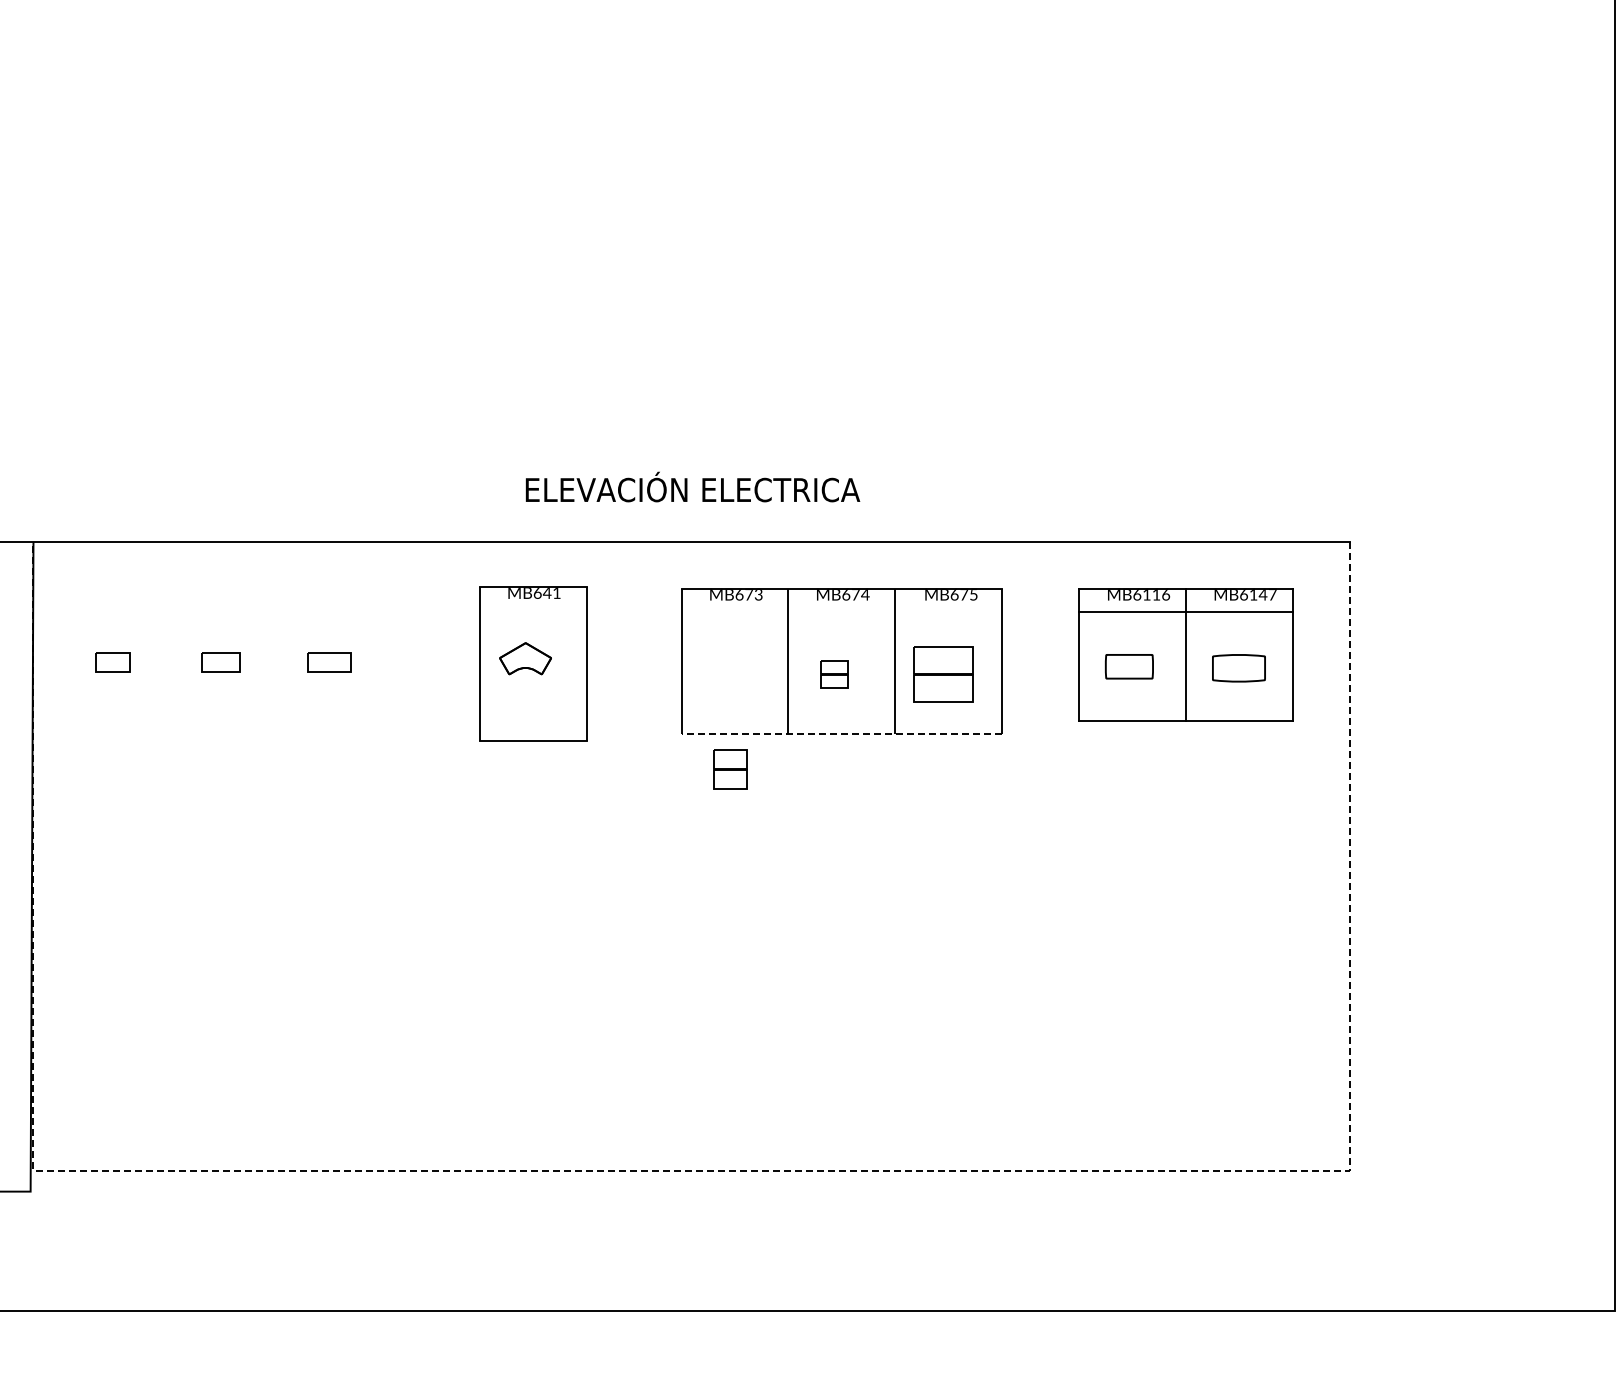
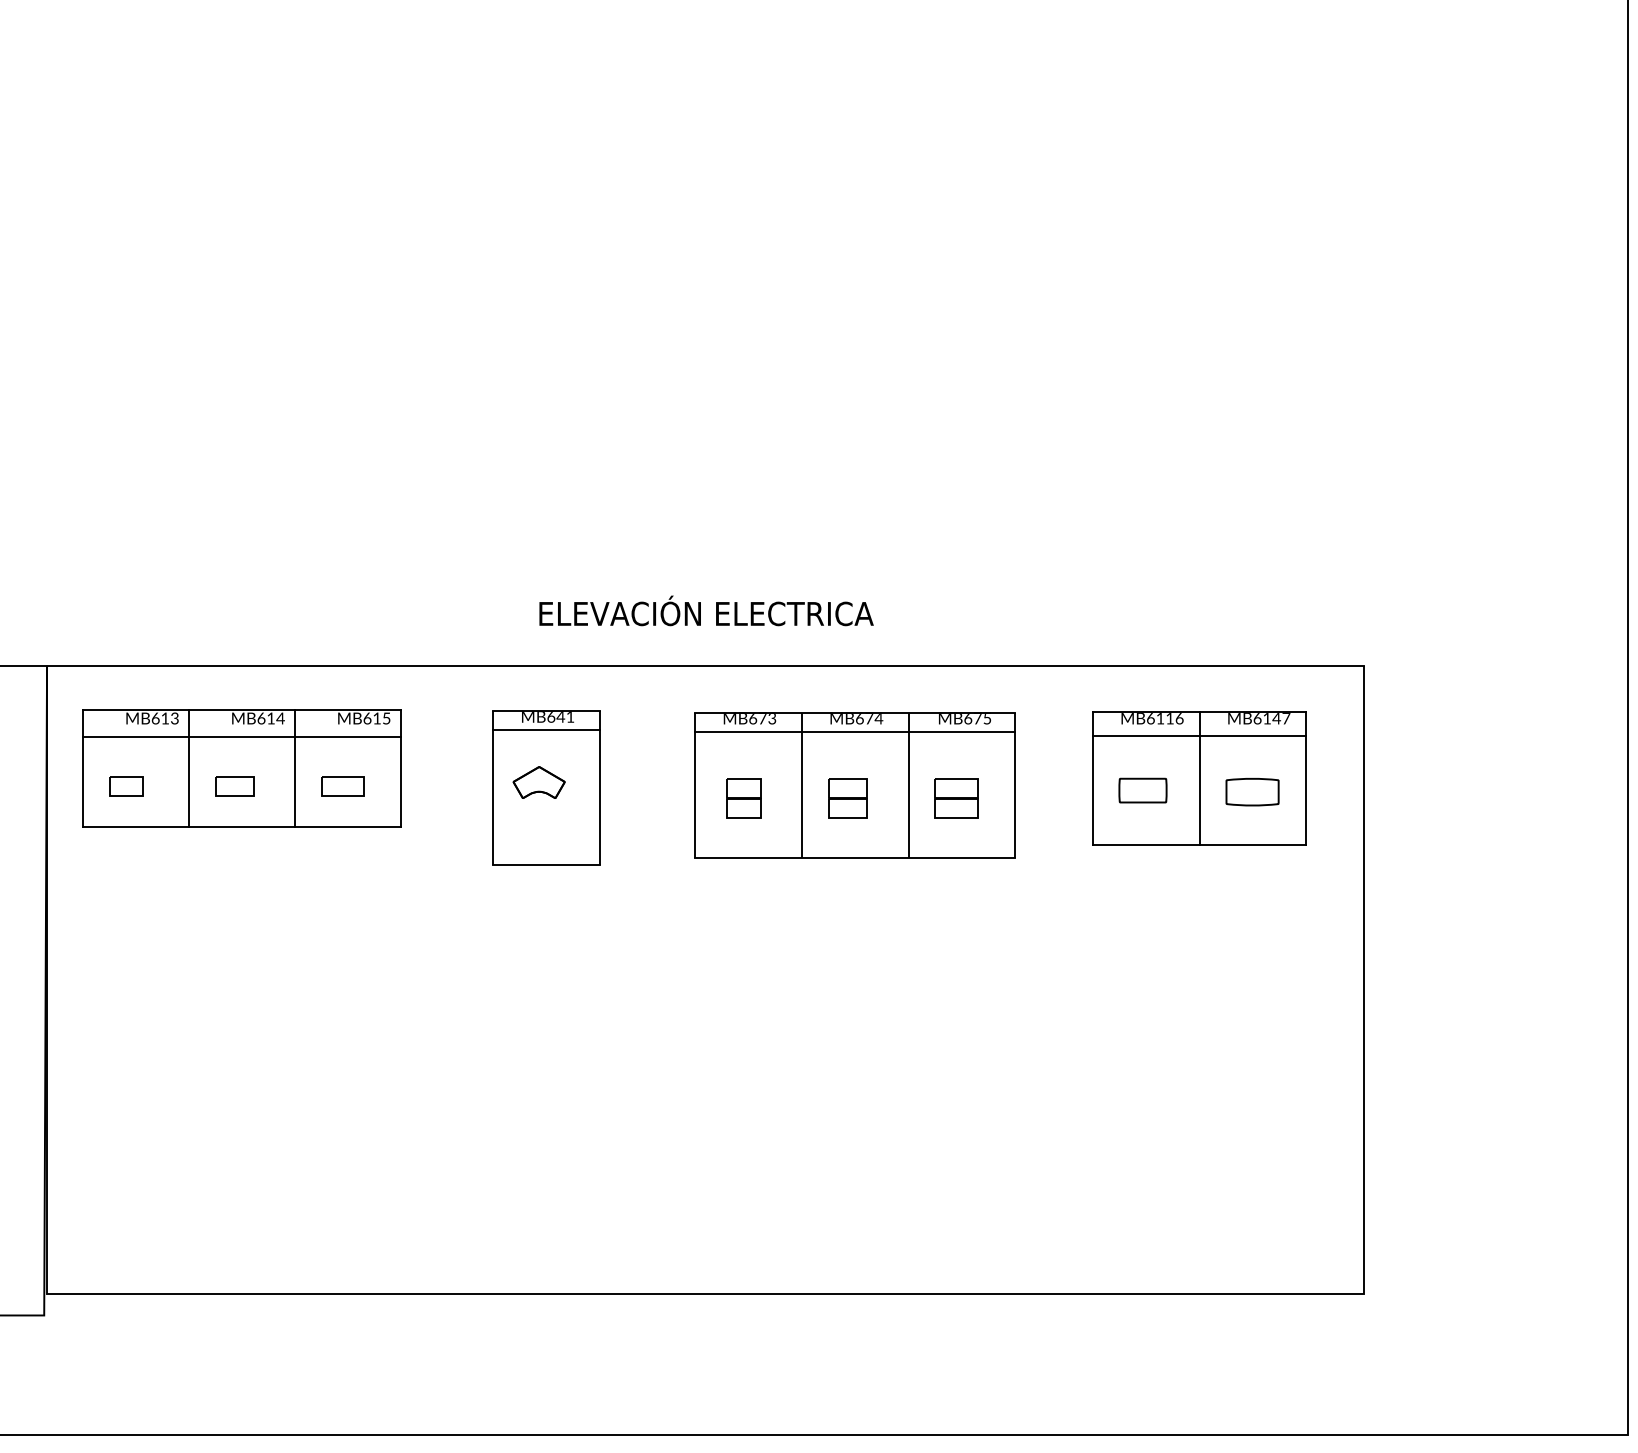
line: (532, 605) -> (546, 729), added
line: (841, 607) -> (855, 731), added
part: (227, 644) -> (241, 768), added
part: (833, 674) -> (847, 798), size x1.43
part: (942, 674) -> (956, 798), size x0.71
line: (840, 734) -> (854, 858), dashed -> solid
part: (729, 769) -> (743, 798), moved
line: (690, 1170) -> (704, 1294), dashed -> solid

